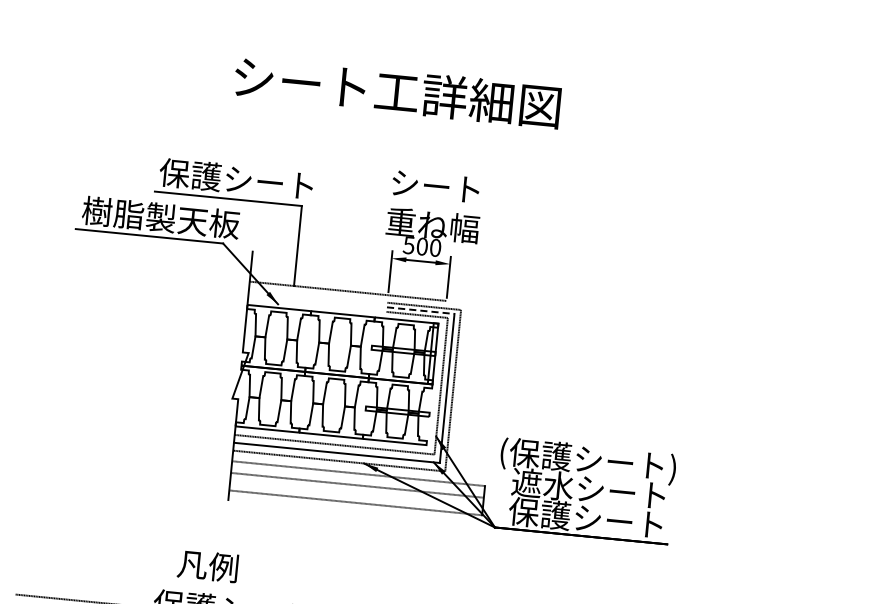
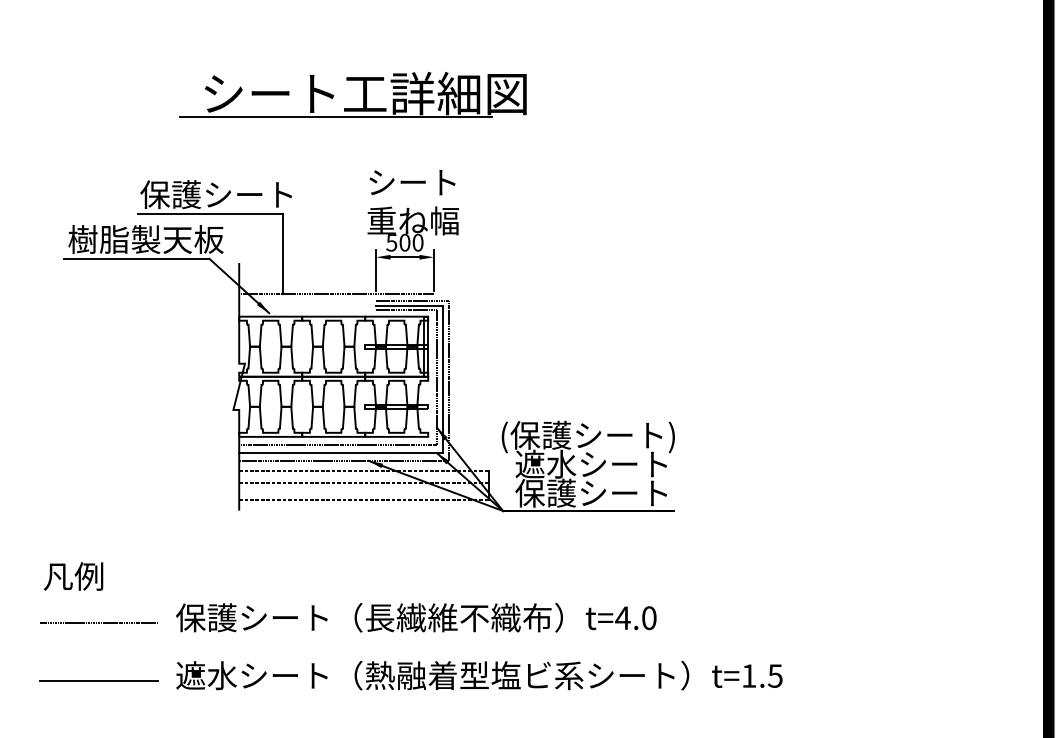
line: (364, 113) -> (335, 117), added
line: (421, 310) -> (410, 305), dashed -> solid
text: (207, 566) -> (73, 576), moved

